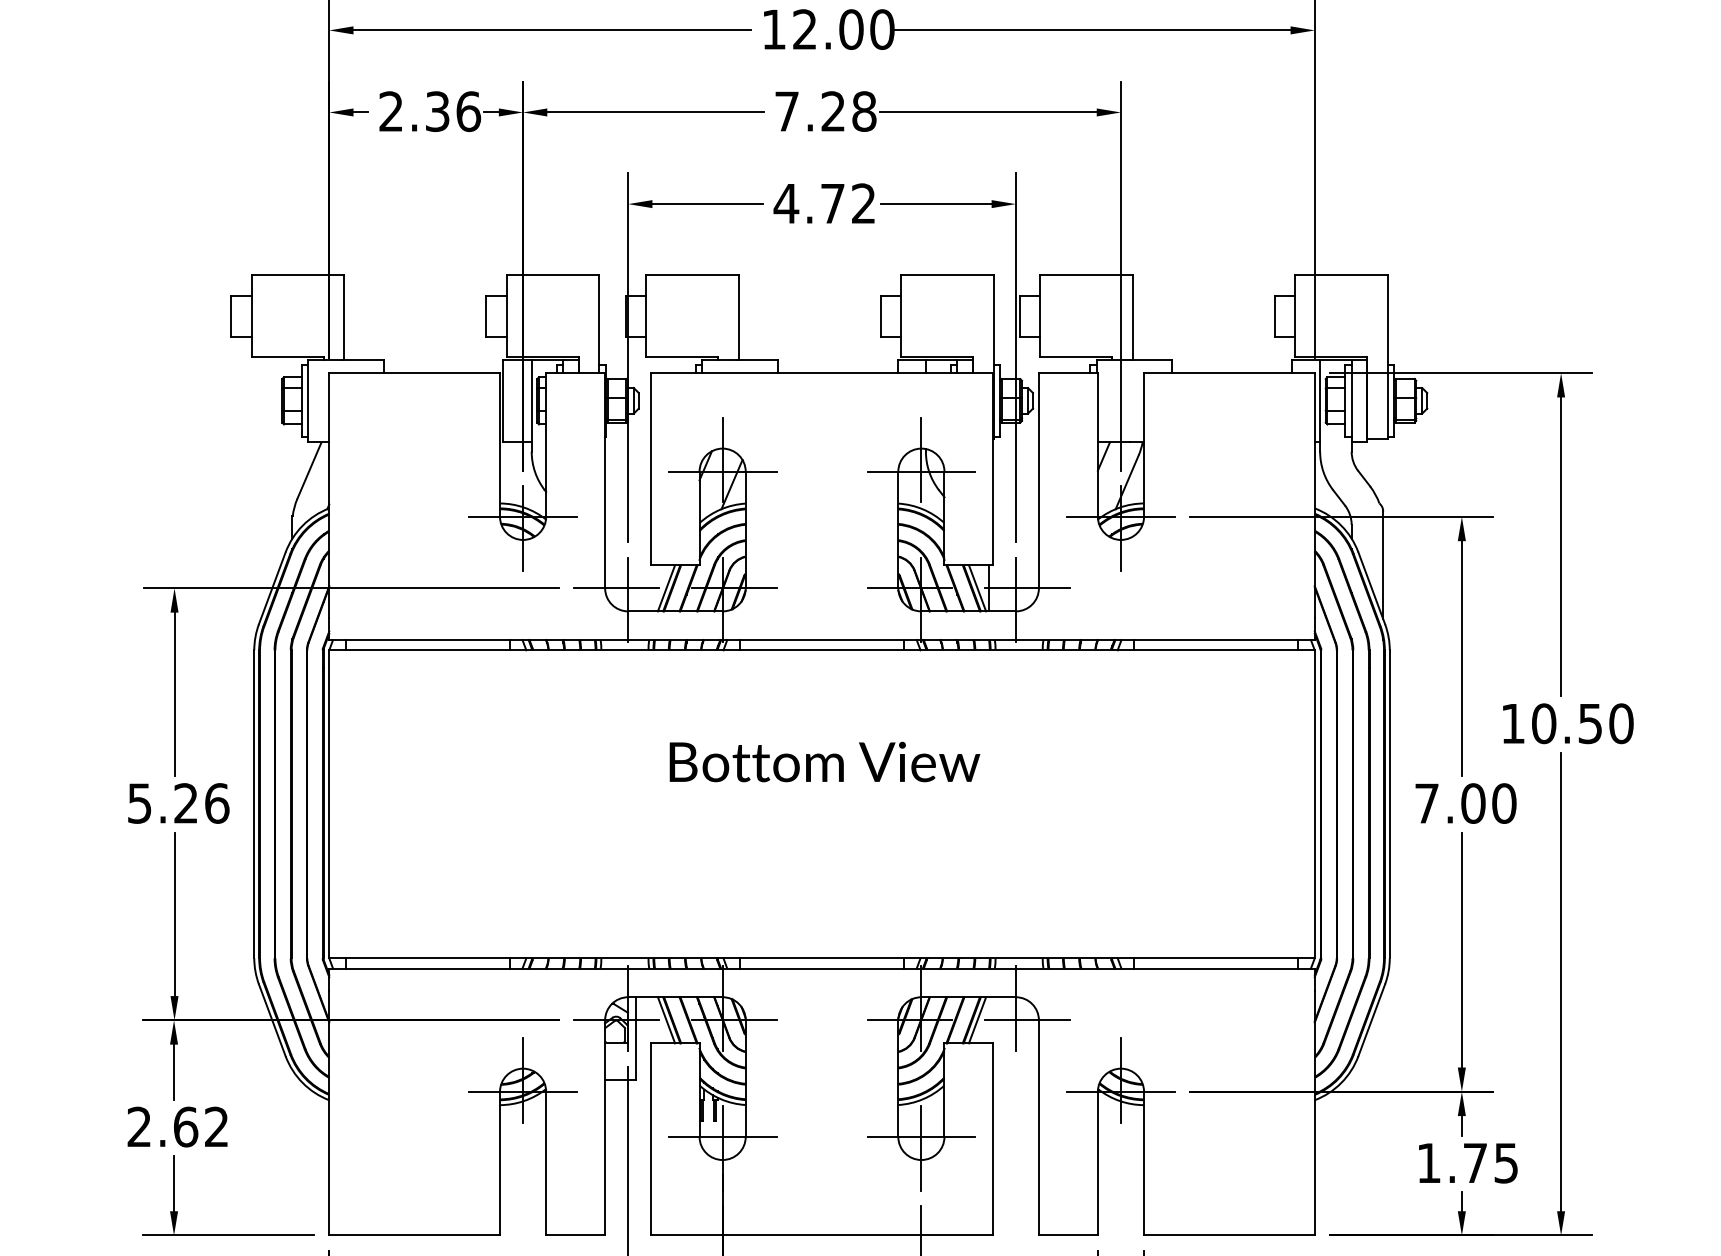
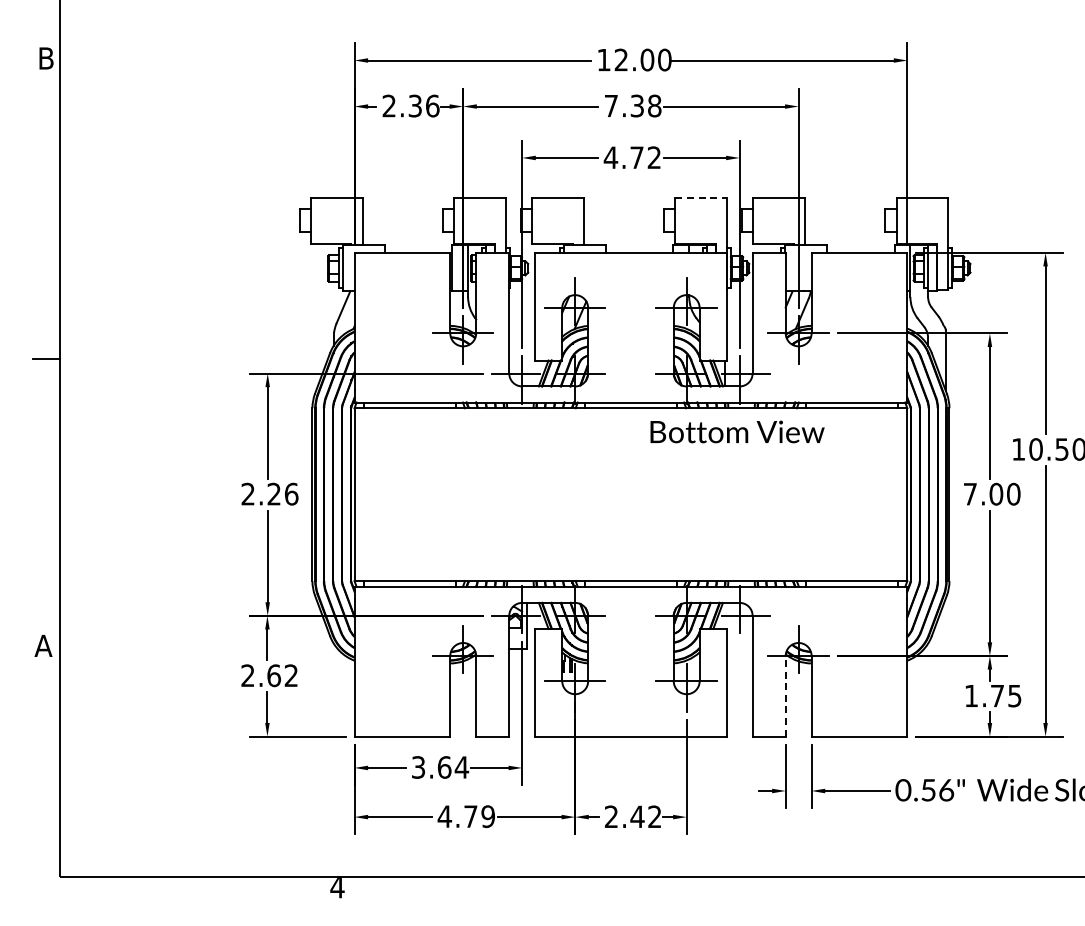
text: (831, 110) -> (636, 105), 7.28 -> 7.38
line: (947, 274) -> (701, 197), solid -> dashed
text: (824, 761) -> (737, 431), moved
text: (138, 802) -> (247, 493), 5.26 -> 2.26
line: (1097, 1162) -> (785, 695), solid -> dashed

